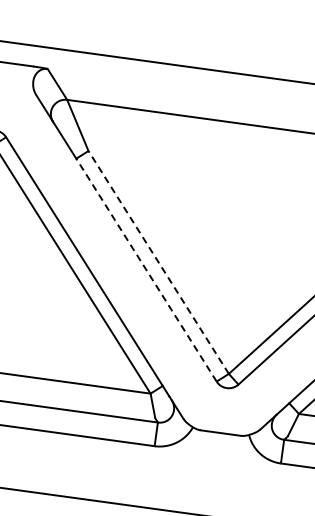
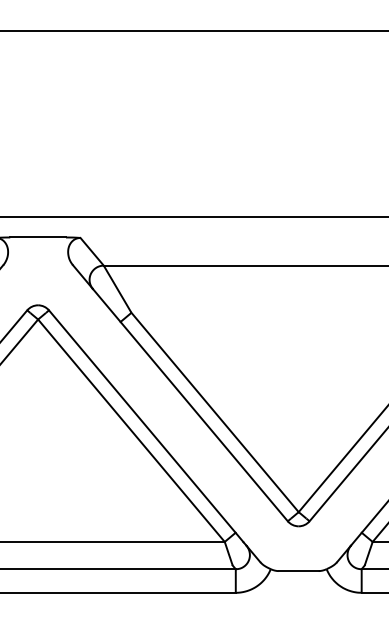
line: (158, 262) -> (214, 412), dashed -> solid
line: (145, 269) -> (203, 421), dashed -> solid

